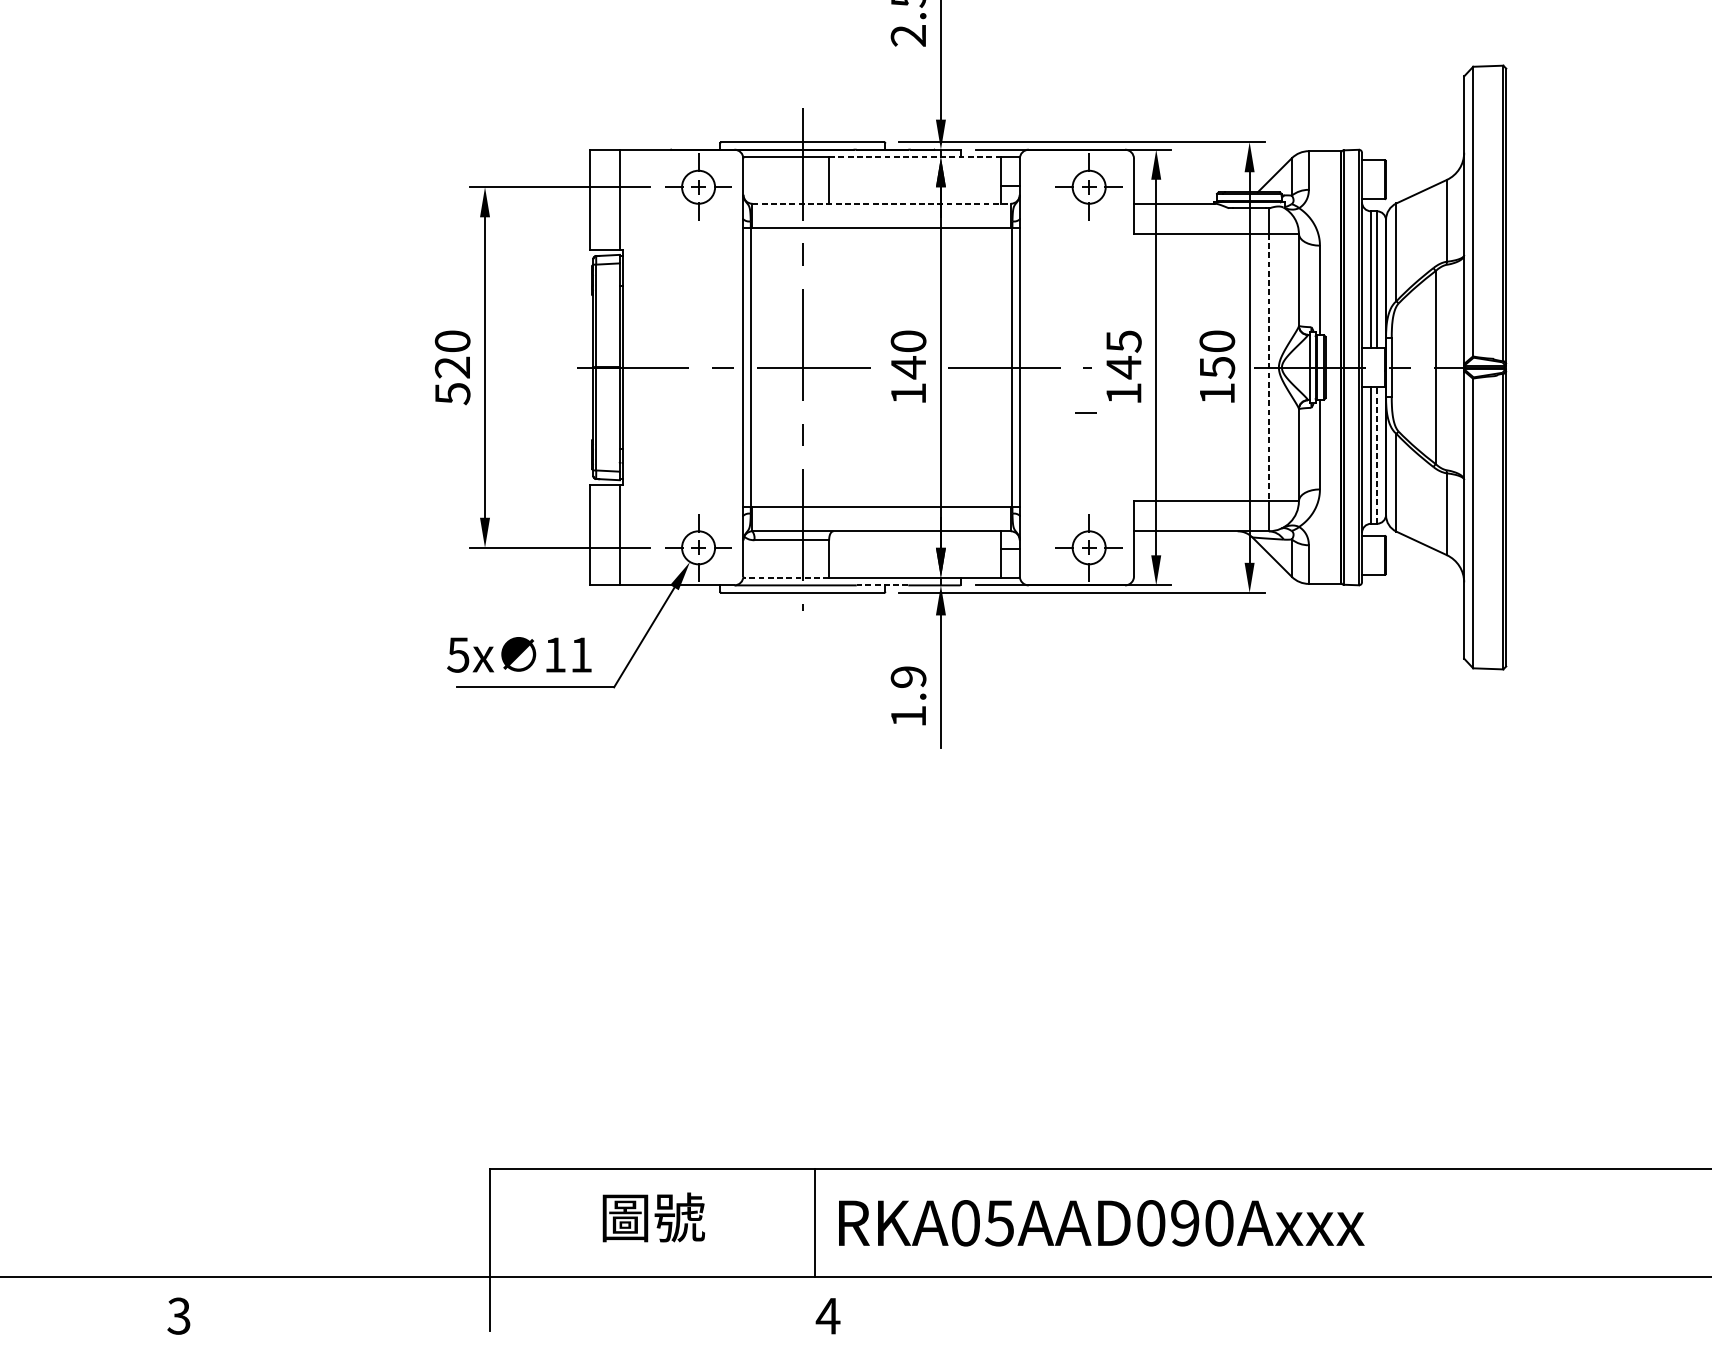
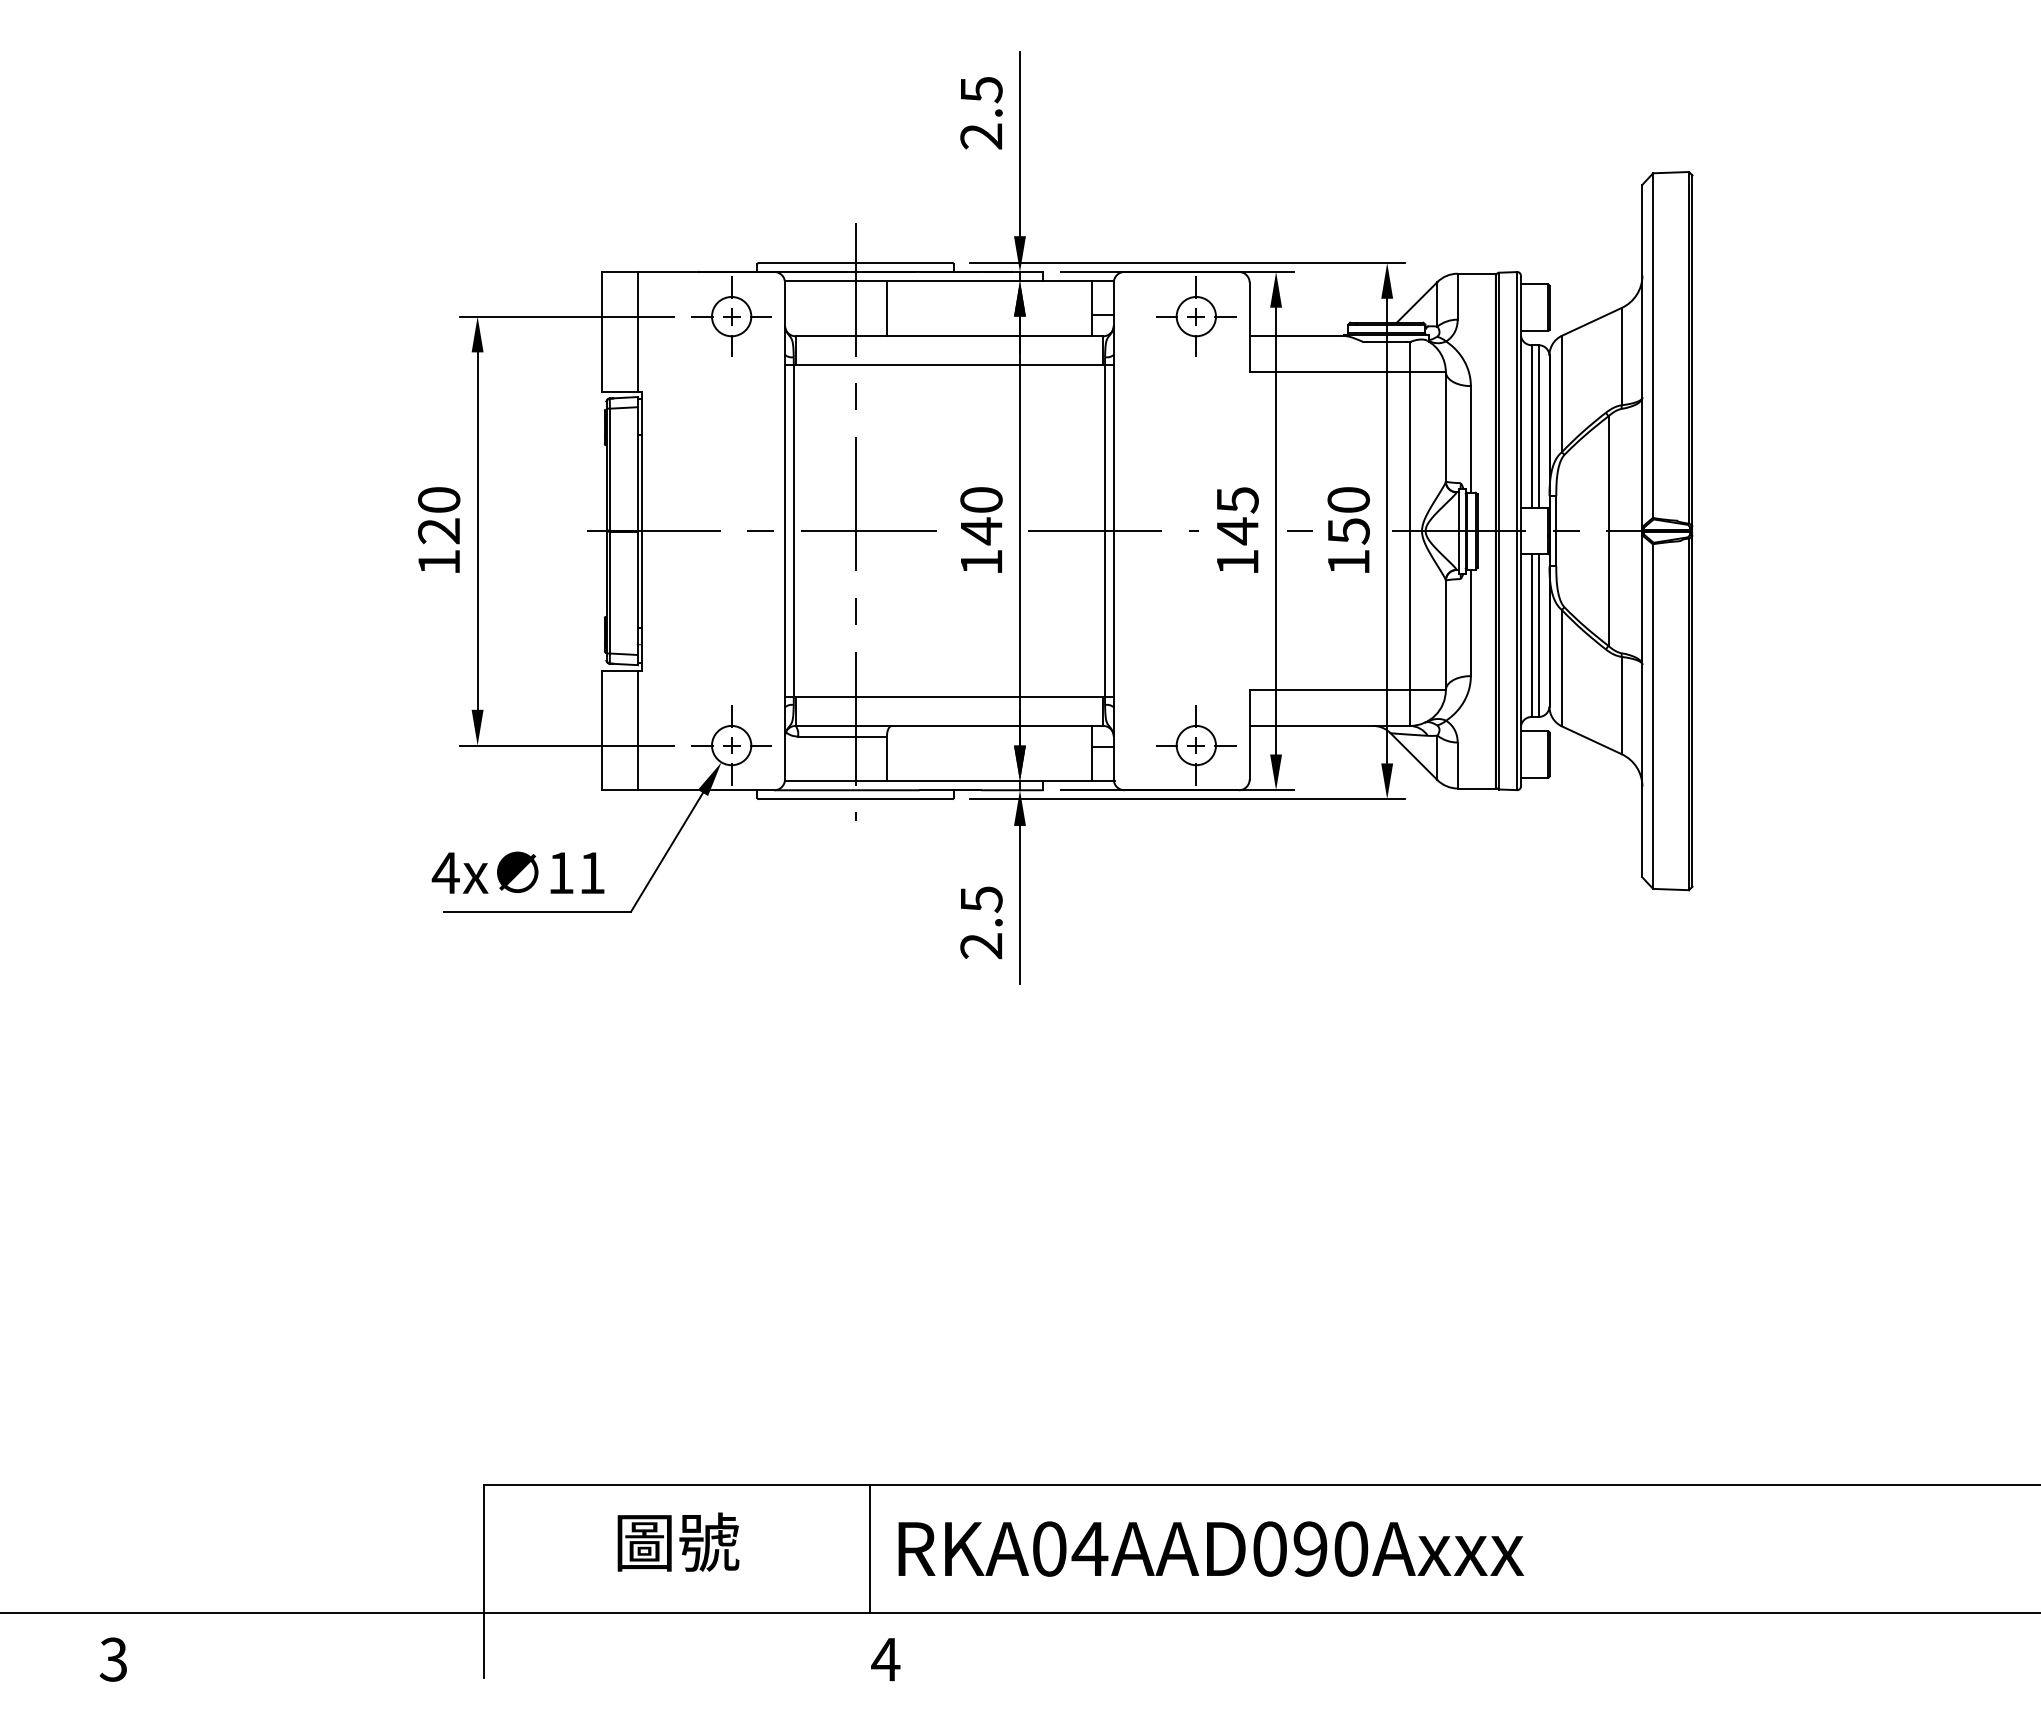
line: (915, 156) -> (989, 280), dashed -> solid
line: (881, 203) -> (949, 336), dashed -> solid
line: (1269, 367) -> (1410, 531), dashed -> solid
text: (452, 393) -> (439, 562), 520 -> 120
line: (1085, 412) -> (1299, 530), moved
line: (1376, 455) -> (1538, 635), dashed -> solid
line: (785, 578) -> (835, 781), dashed -> solid
line: (882, 585) -> (950, 790), dashed -> solid
text: (458, 655) -> (445, 873), 5x -> 4x
text: (908, 696) -> (981, 922), 1.9 -> 2.5
text: (999, 1223) -> (1089, 1549), RKA05AAD090Axxx -> RKA04AAD090Axxx

